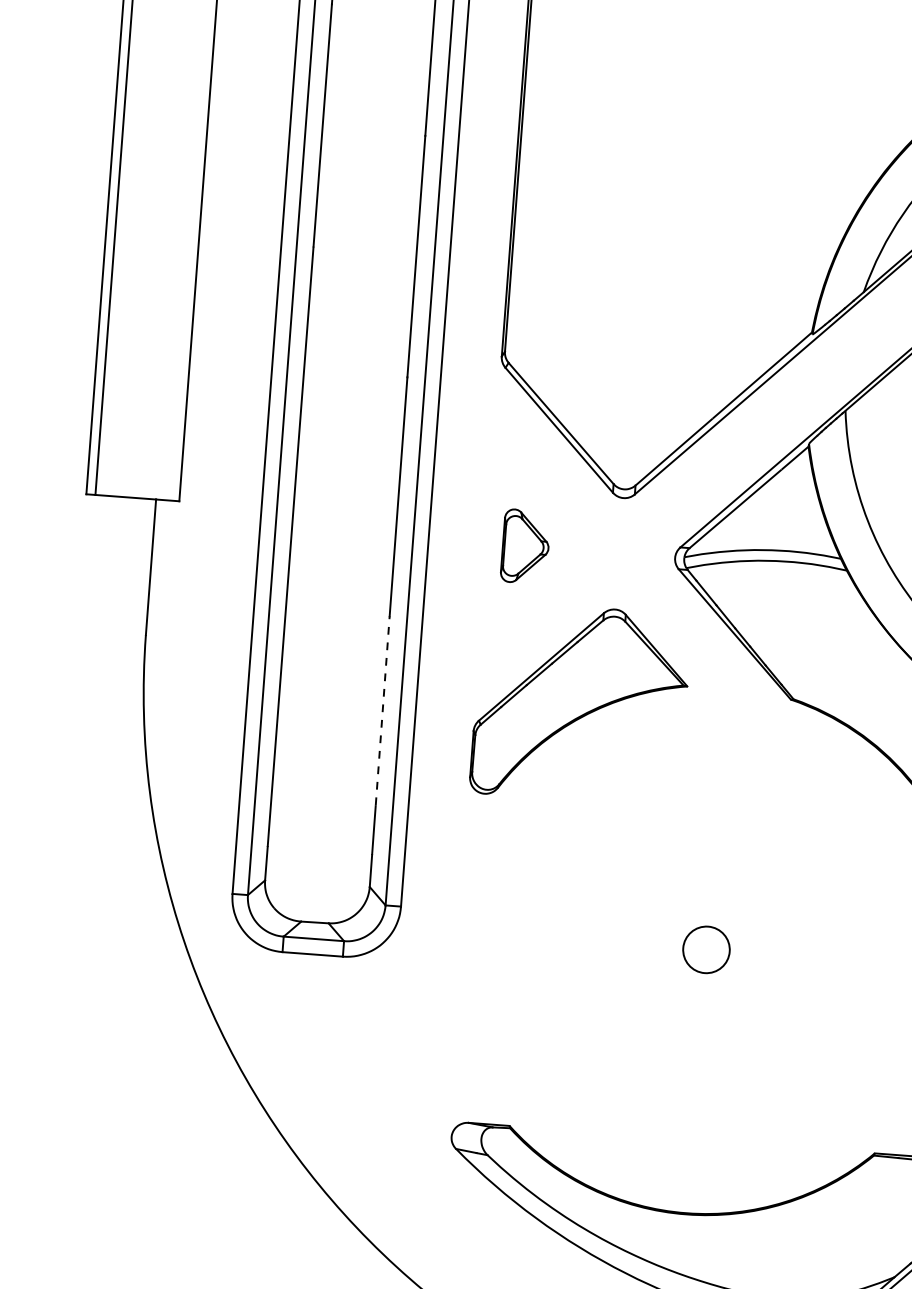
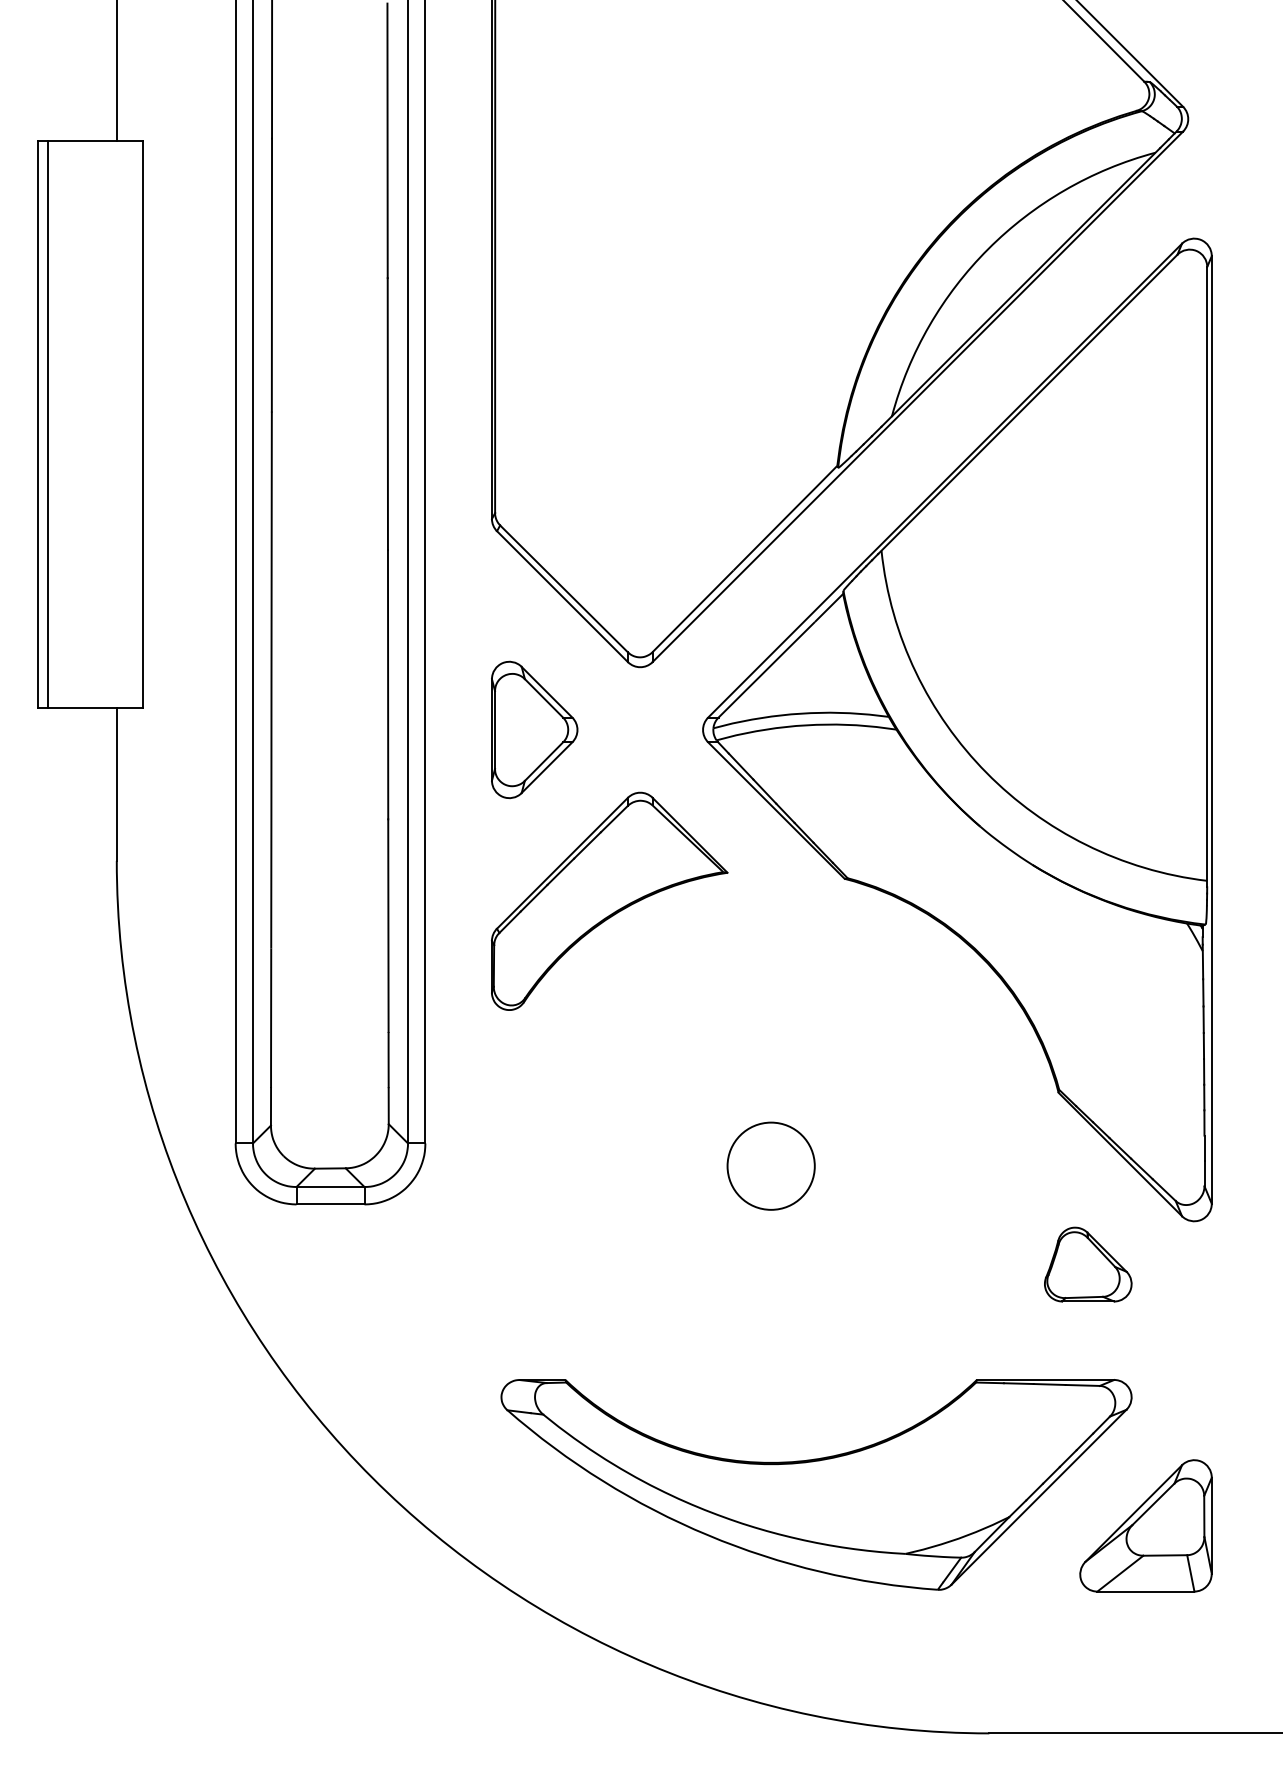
part: (525, 546) -> (534, 729), size x1.67
line: (382, 710) -> (388, 925), dashed -> solid
circle: (705, 949) -> (770, 1165), size x1.67

